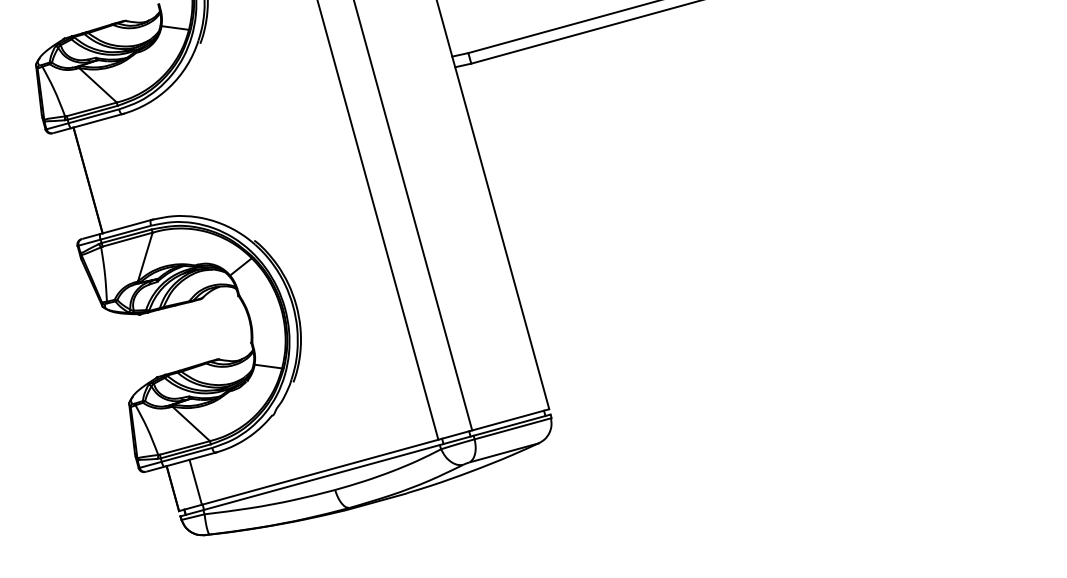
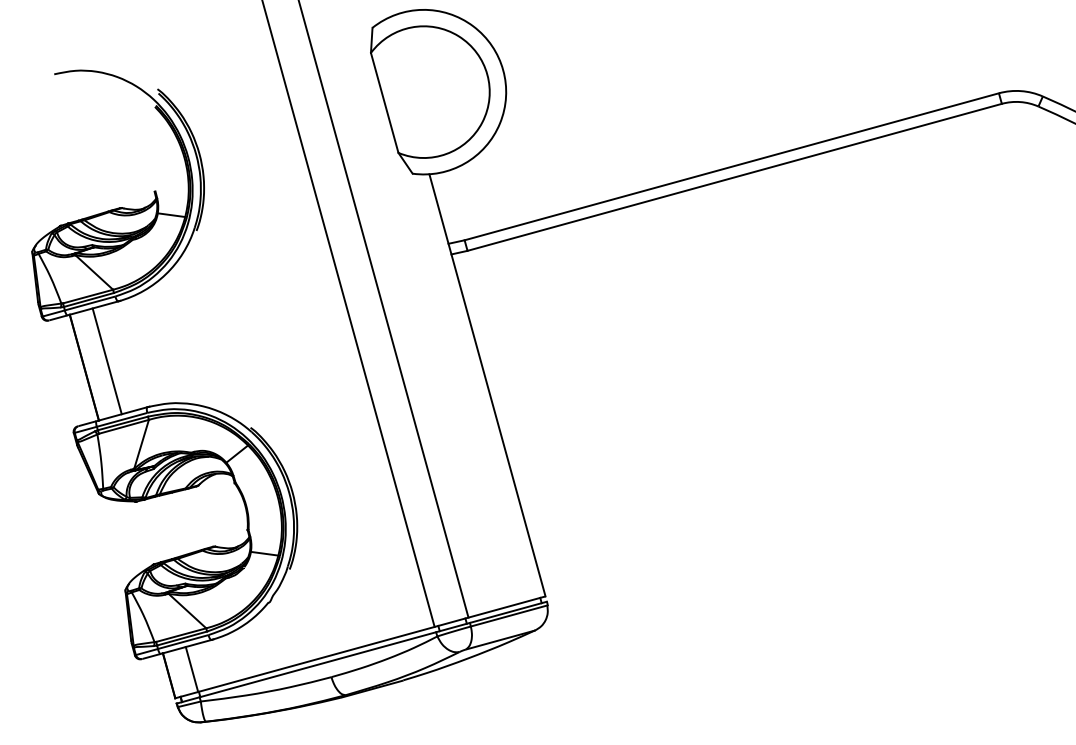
line: (110, 174) -> (106, 361), added

